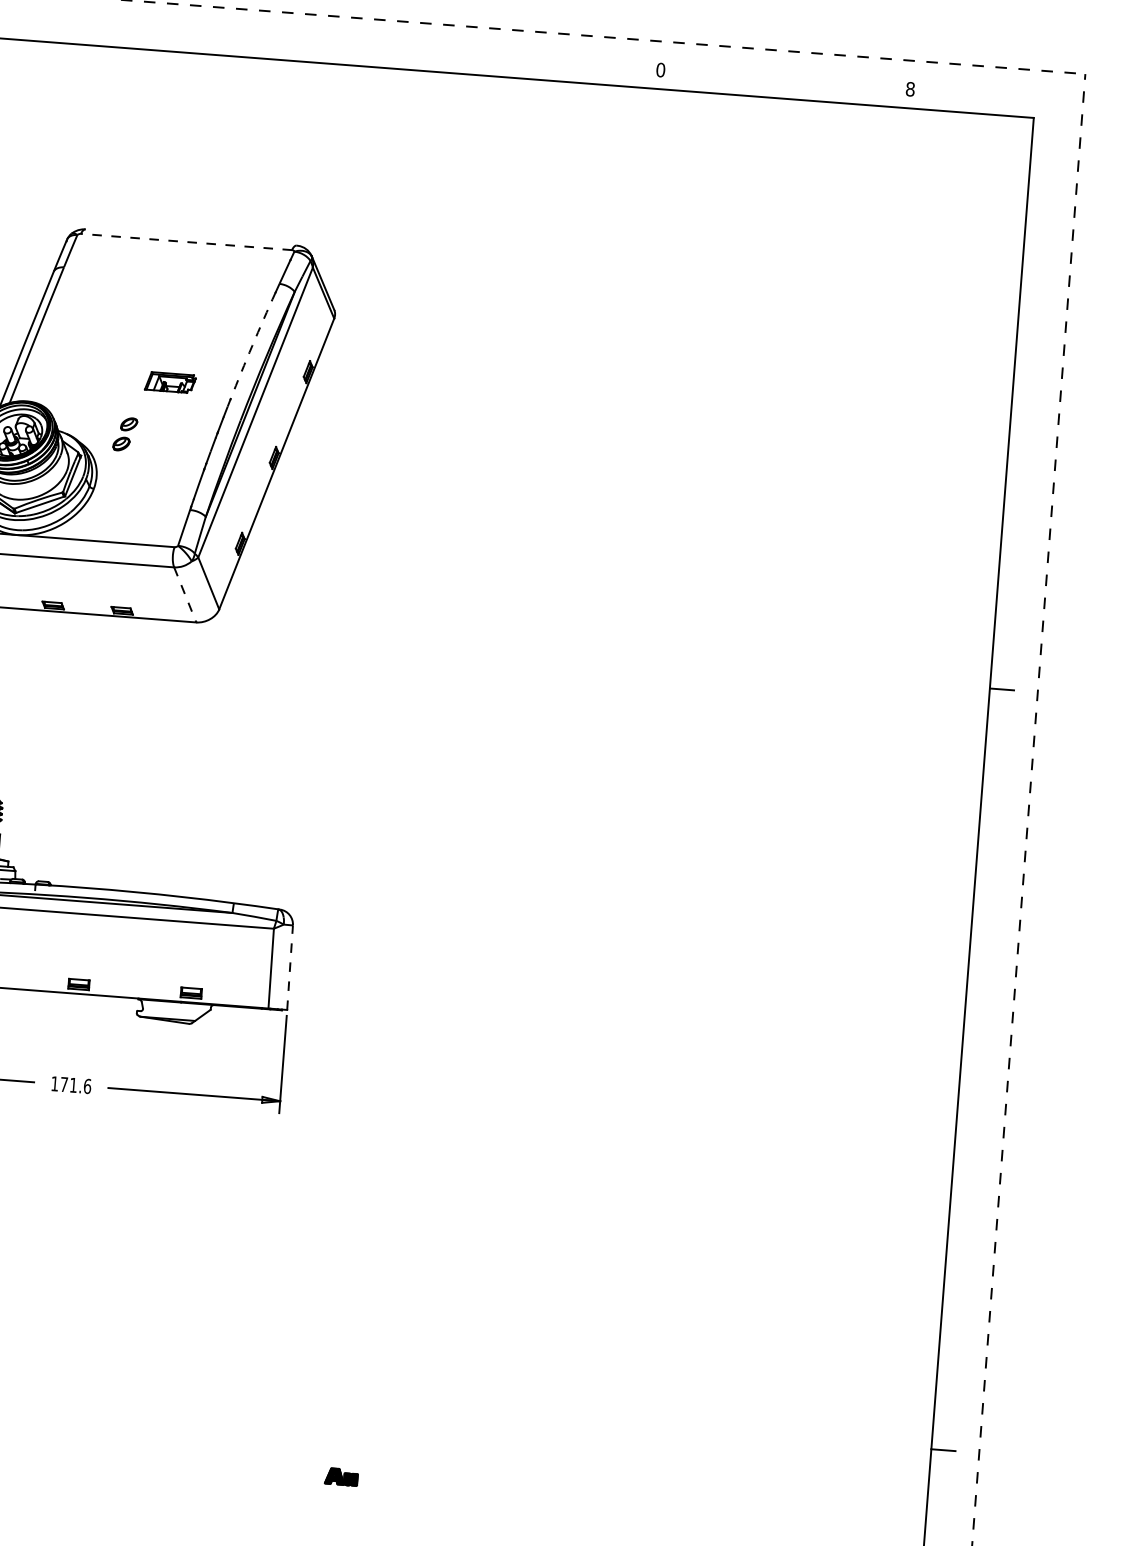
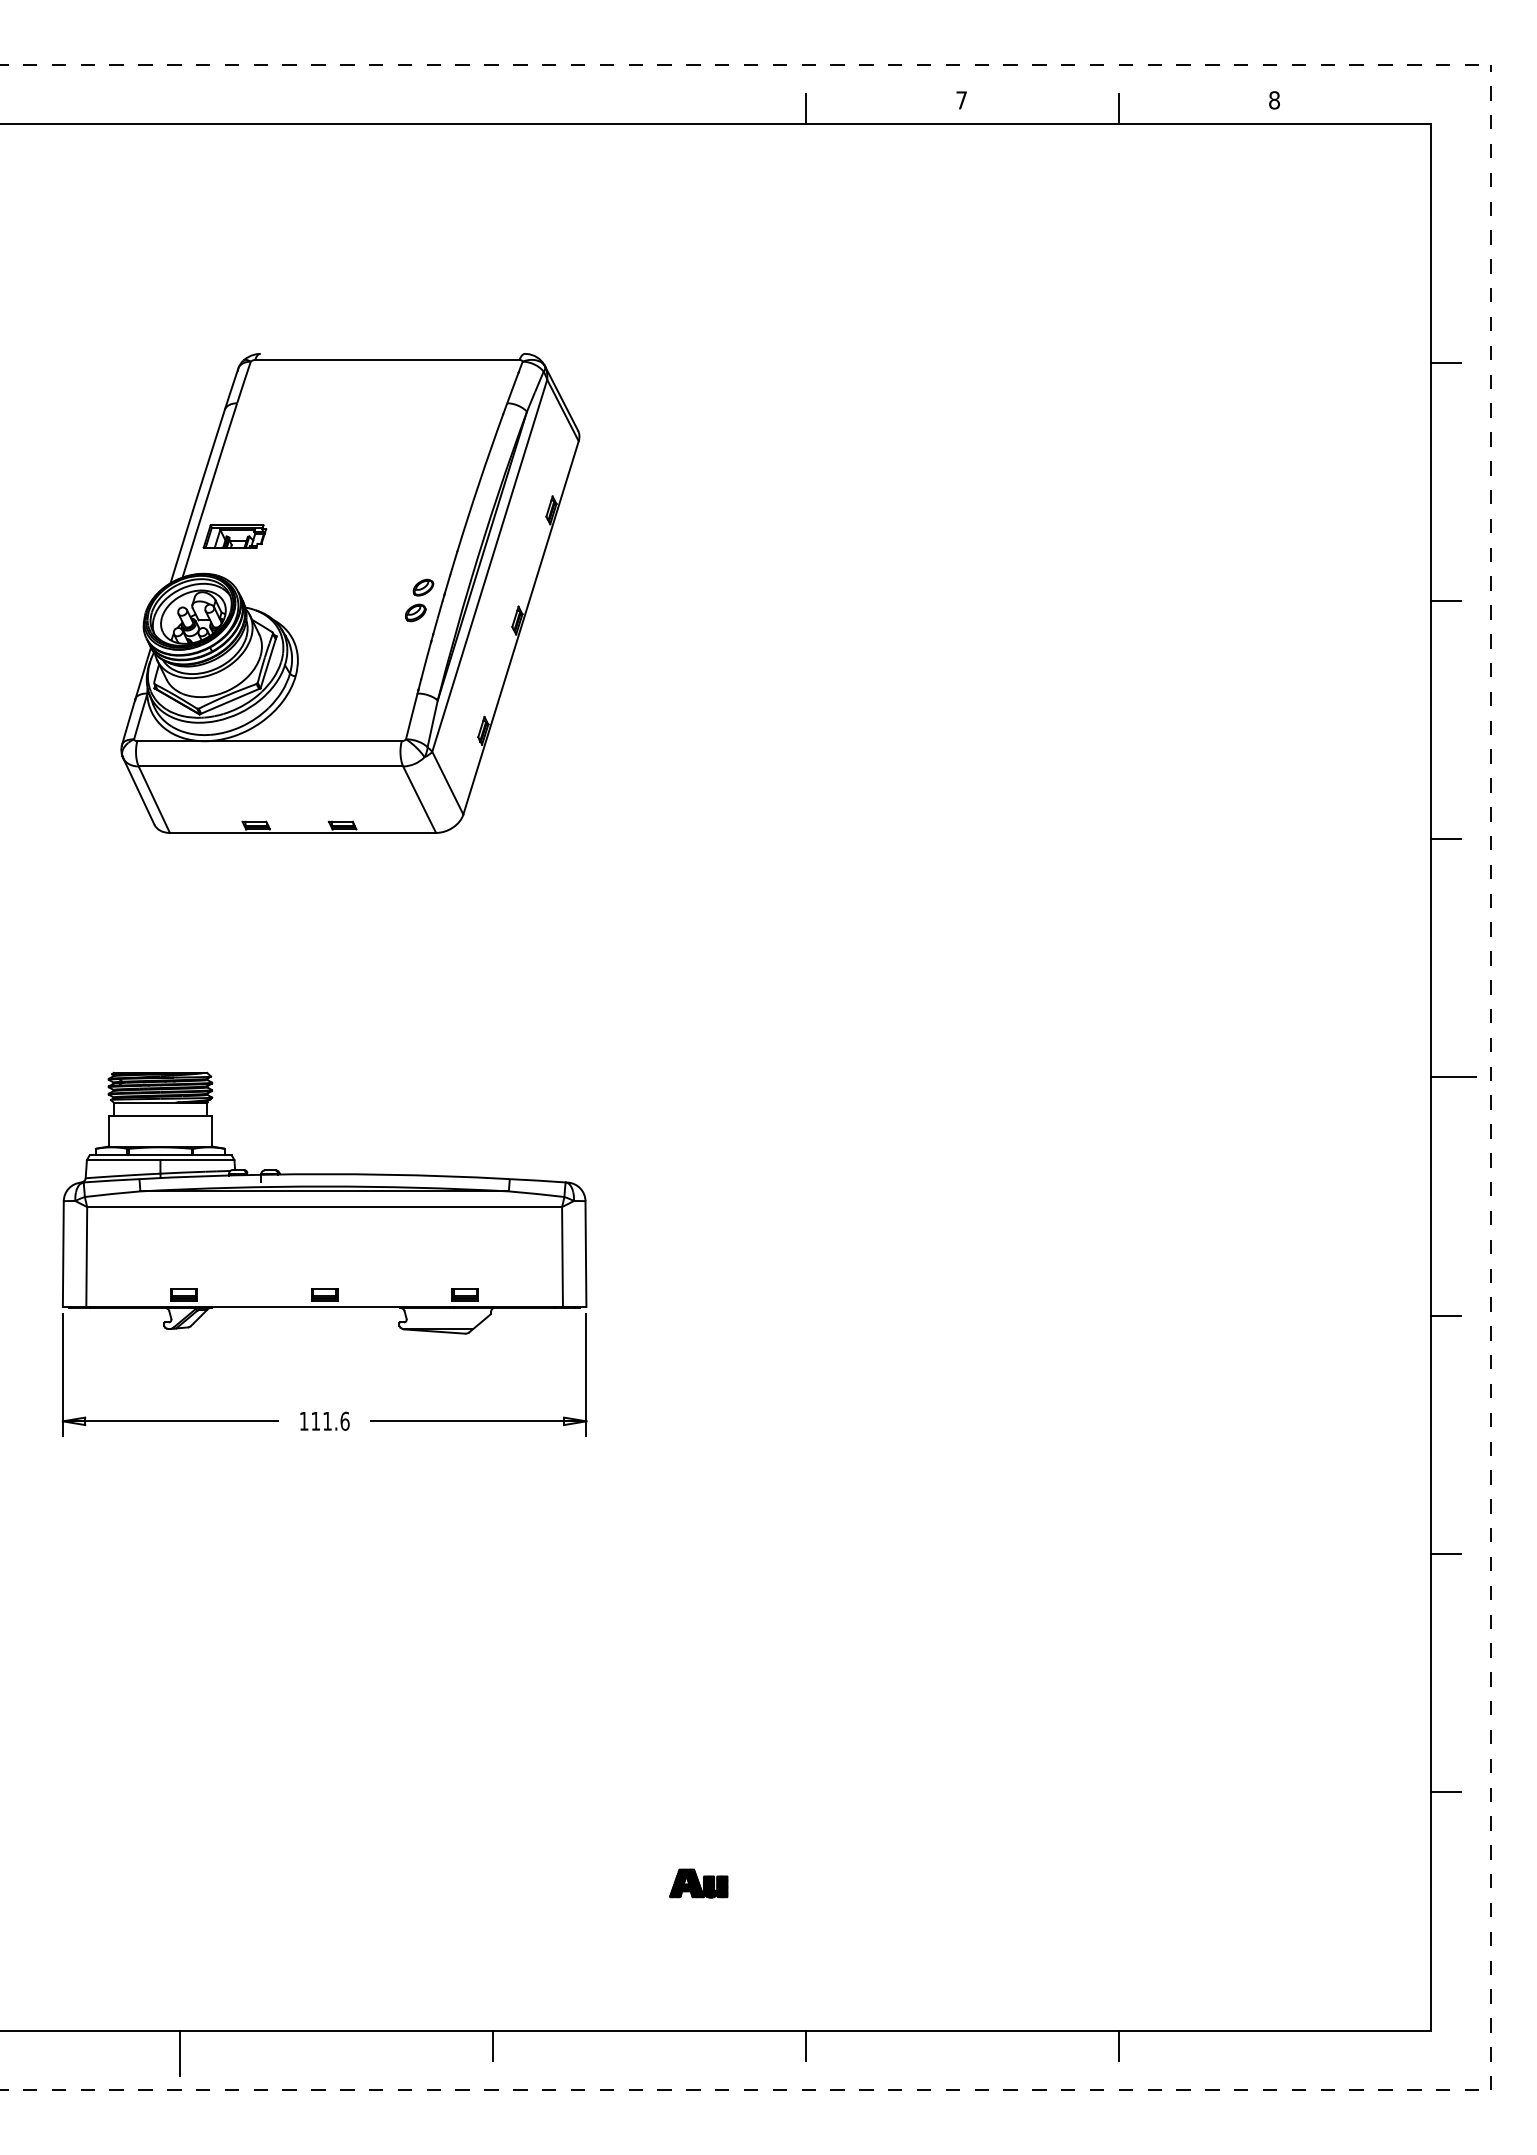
line: (535, 67) -> (805, 109), added
text: (660, 70) -> (961, 100), 0 -> 7
line: (785, 87) -> (1118, 109), added
line: (185, 241) -> (386, 359), dashed -> solid
line: (1031, 309) -> (1446, 362), added
arc: (252, 345) -> (479, 482), dashed -> solid
part: (170, 382) -> (234, 536), moved
part: (125, 434) -> (419, 600), moved
line: (1016, 498) -> (1446, 600), added
line: (185, 595) -> (419, 800), dashed -> solid
line: (993, 880) -> (1453, 1077), added
line: (289, 968) -> (585, 1254), dashed -> solid
line: (973, 1069) -> (1446, 1315), added
text: (63, 1084) -> (315, 1421), 171.6 -> 111.6
line: (958, 1260) -> (1446, 1554), added
part: (341, 1476) -> (698, 1883), size x1.43

